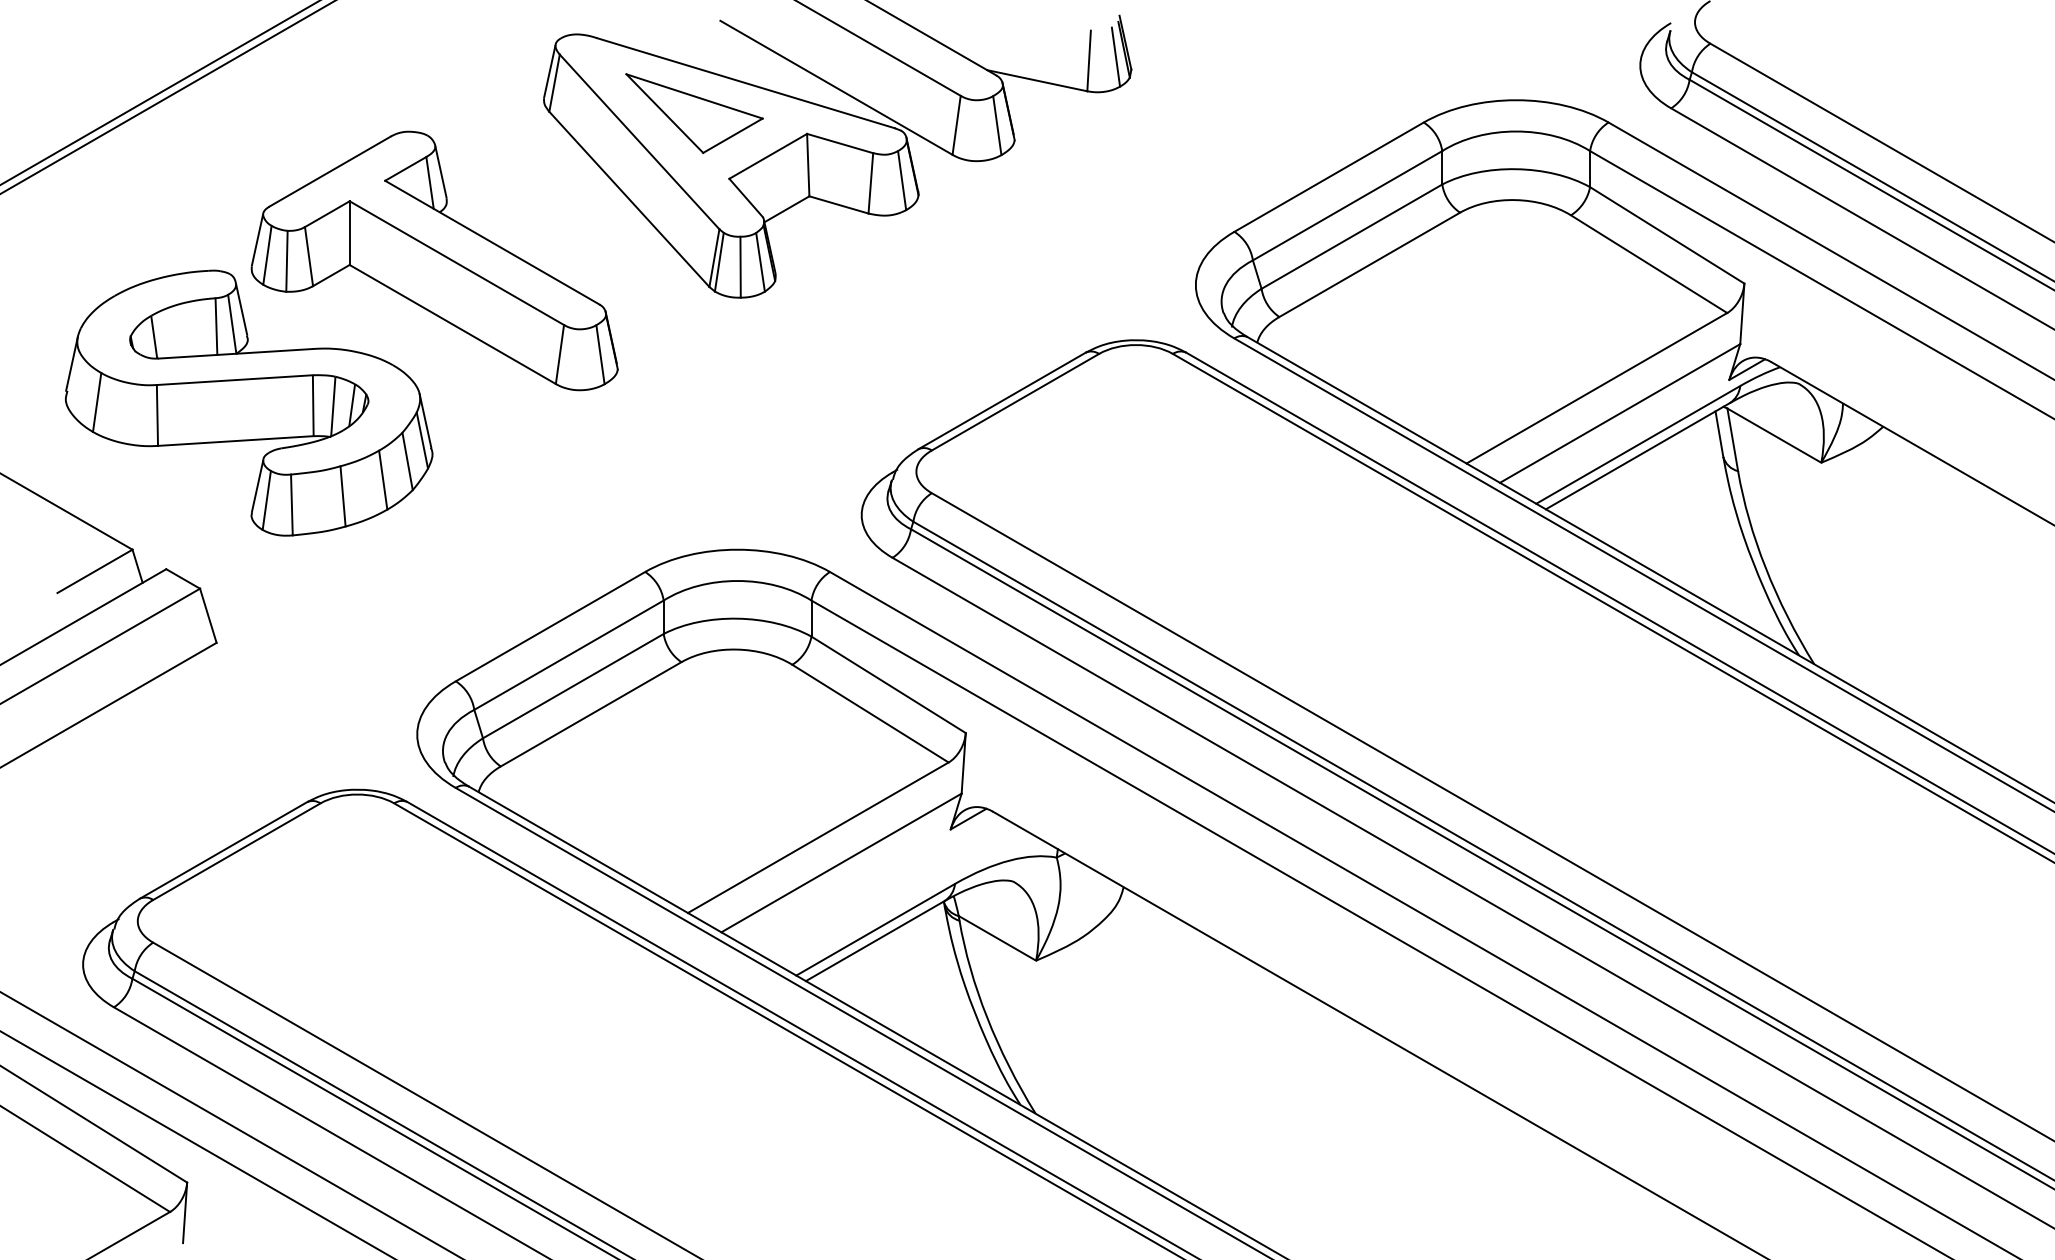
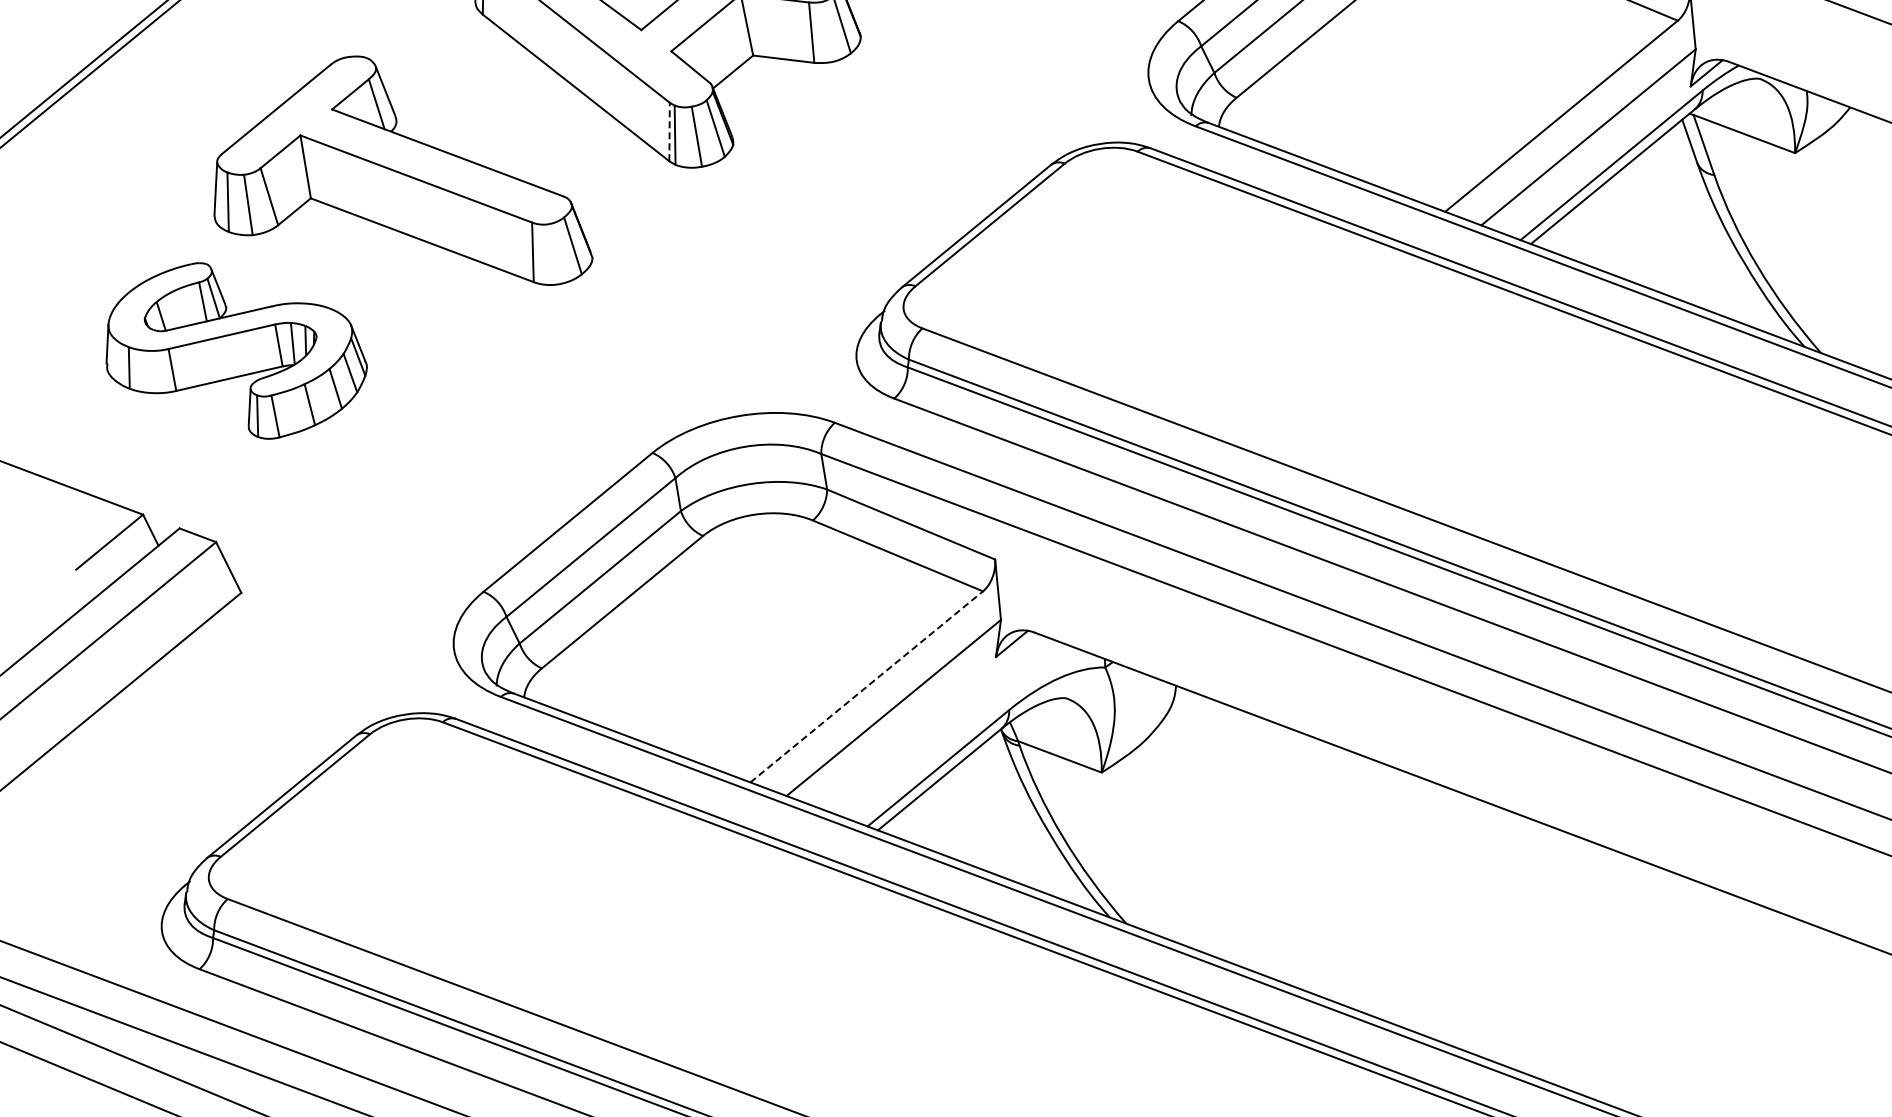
line: (714, 257) -> (669, 131), solid -> dashed
part: (249, 402) -> (234, 350), size x0.7
line: (818, 837) -> (866, 686), solid -> dashed

